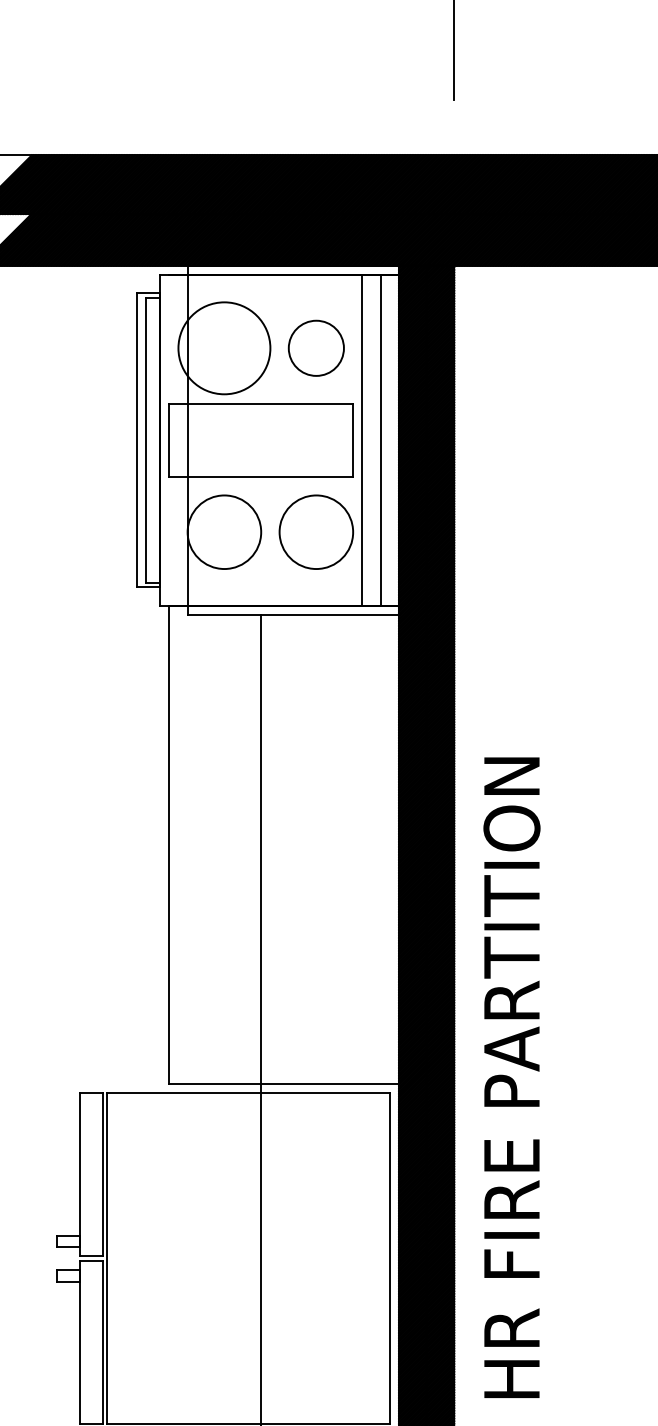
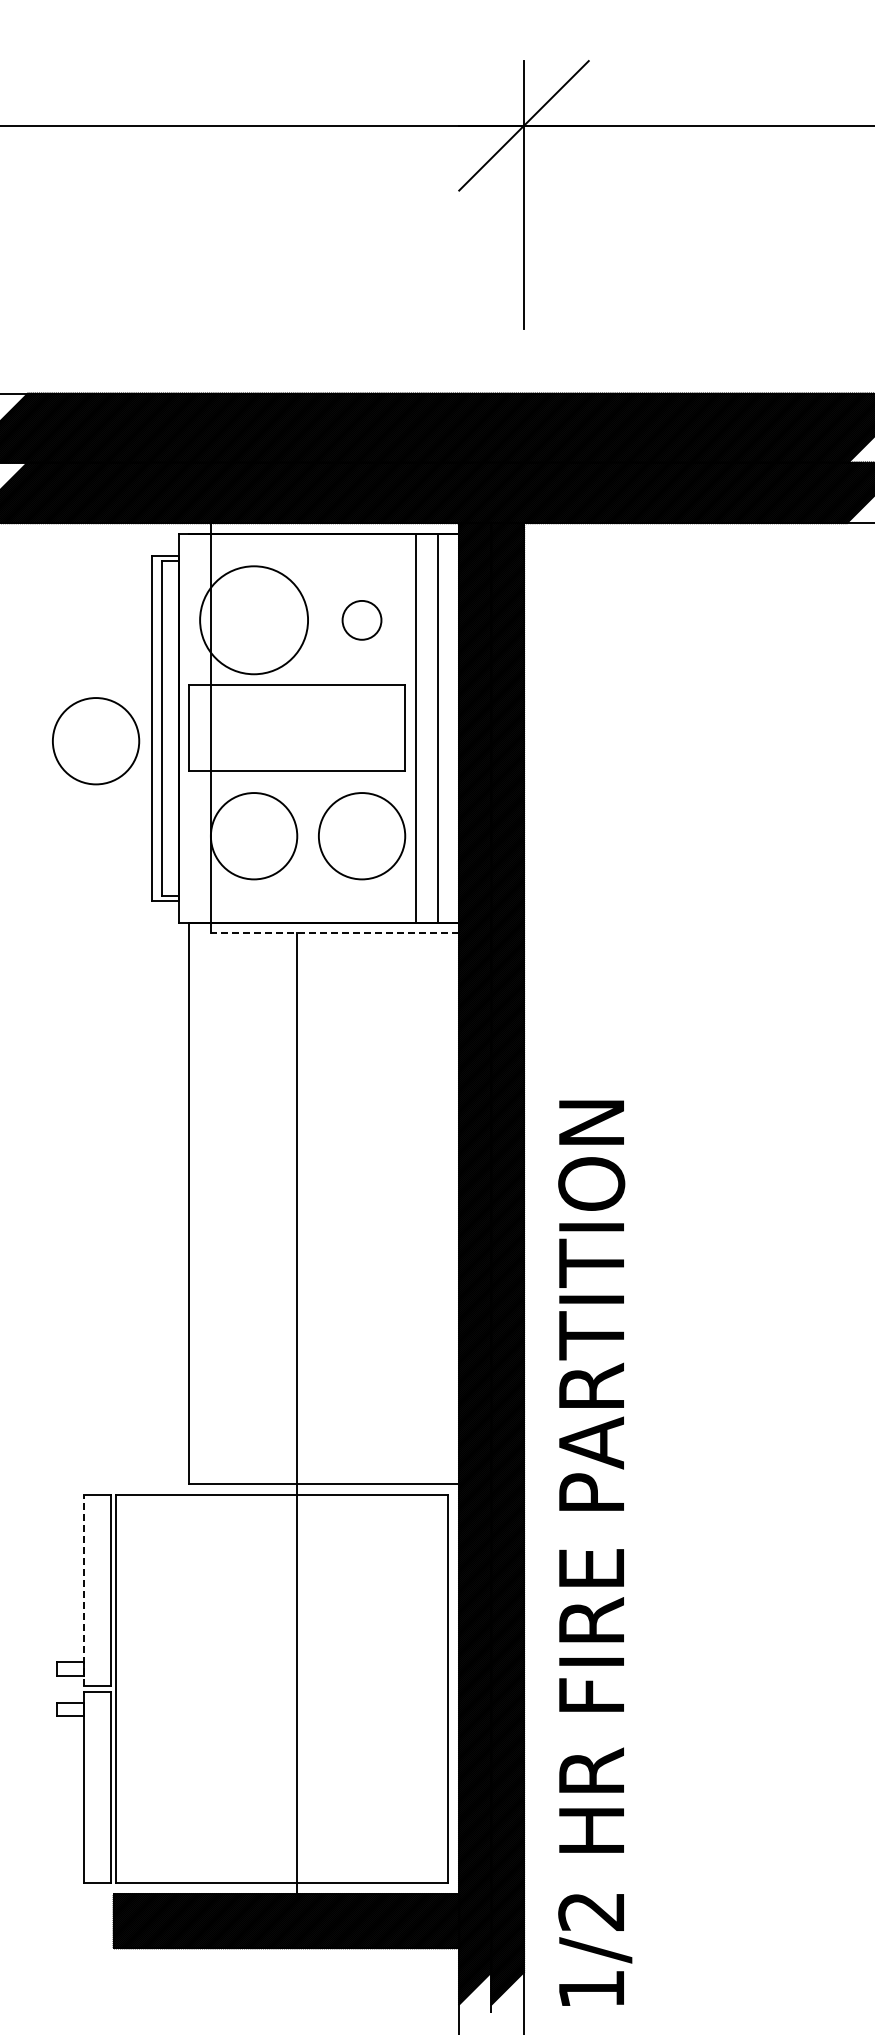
circle: (315, 348) -> (361, 620), size x0.6
circle: (90, 451) -> (96, 741), added
line: (292, 615) -> (334, 933), solid -> dashed
line: (79, 1174) -> (84, 1590), solid -> dashed

